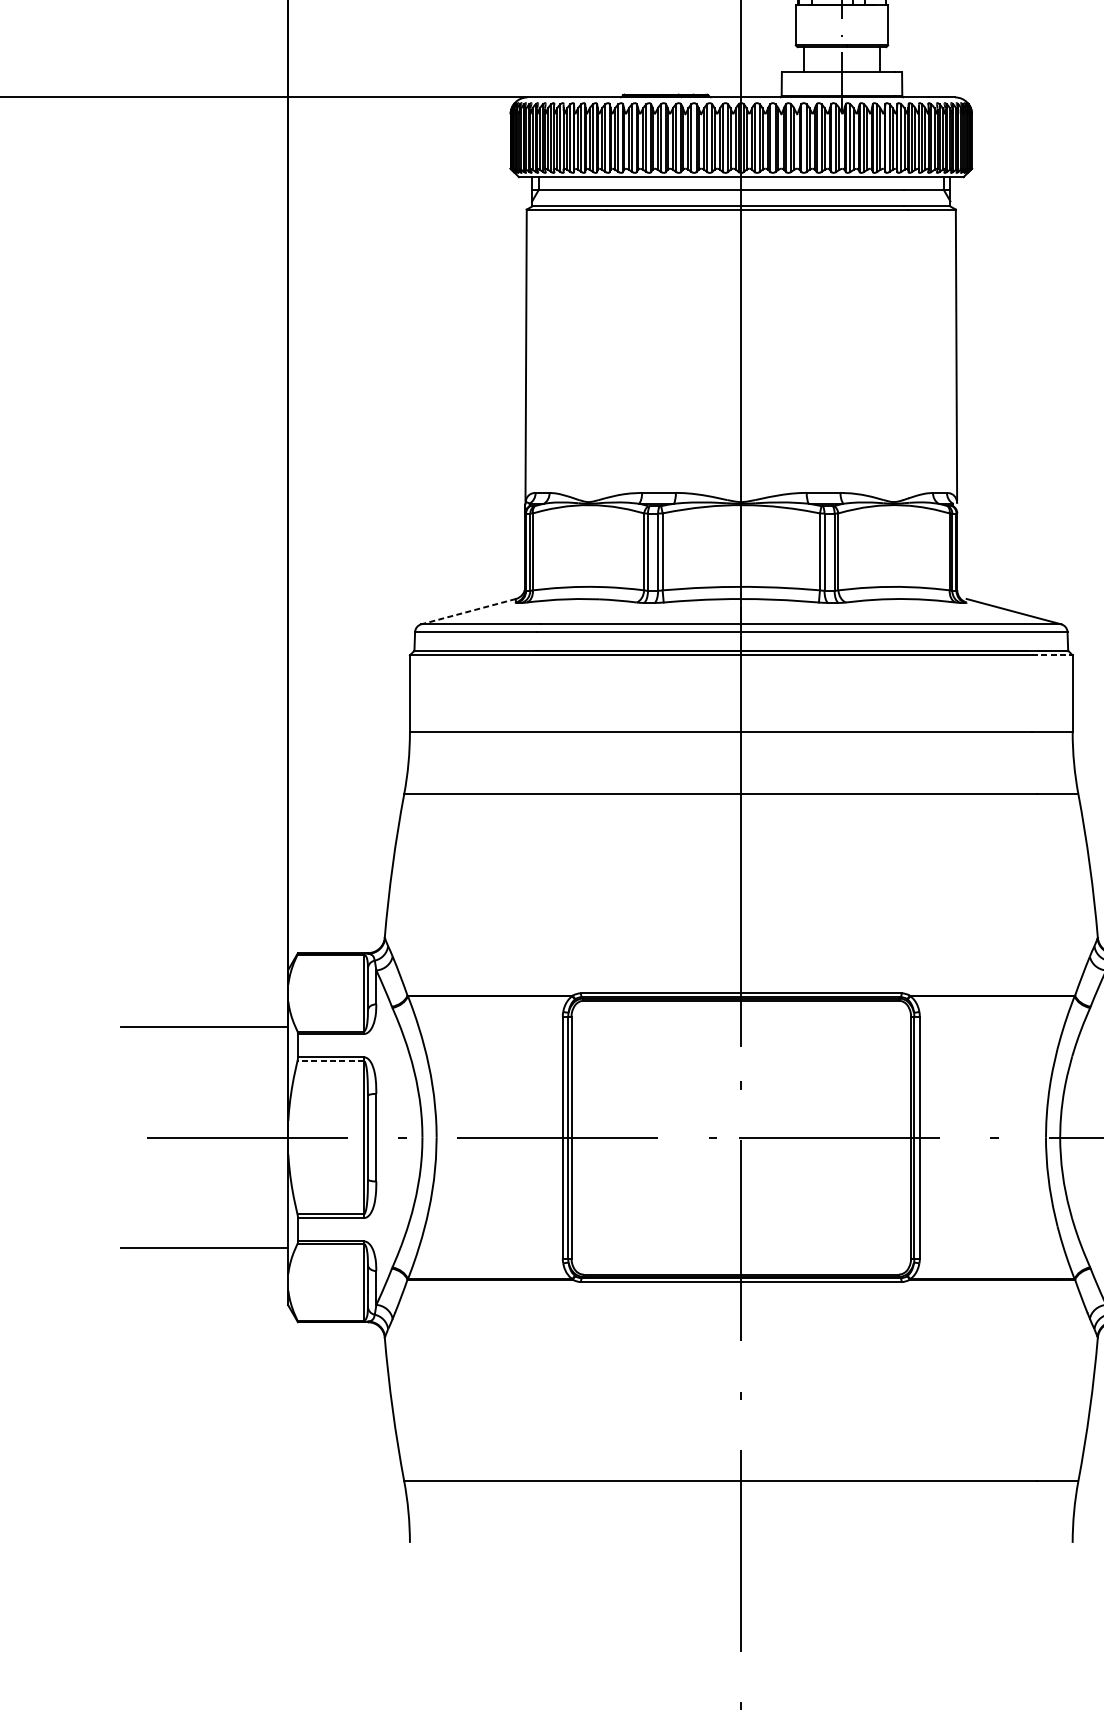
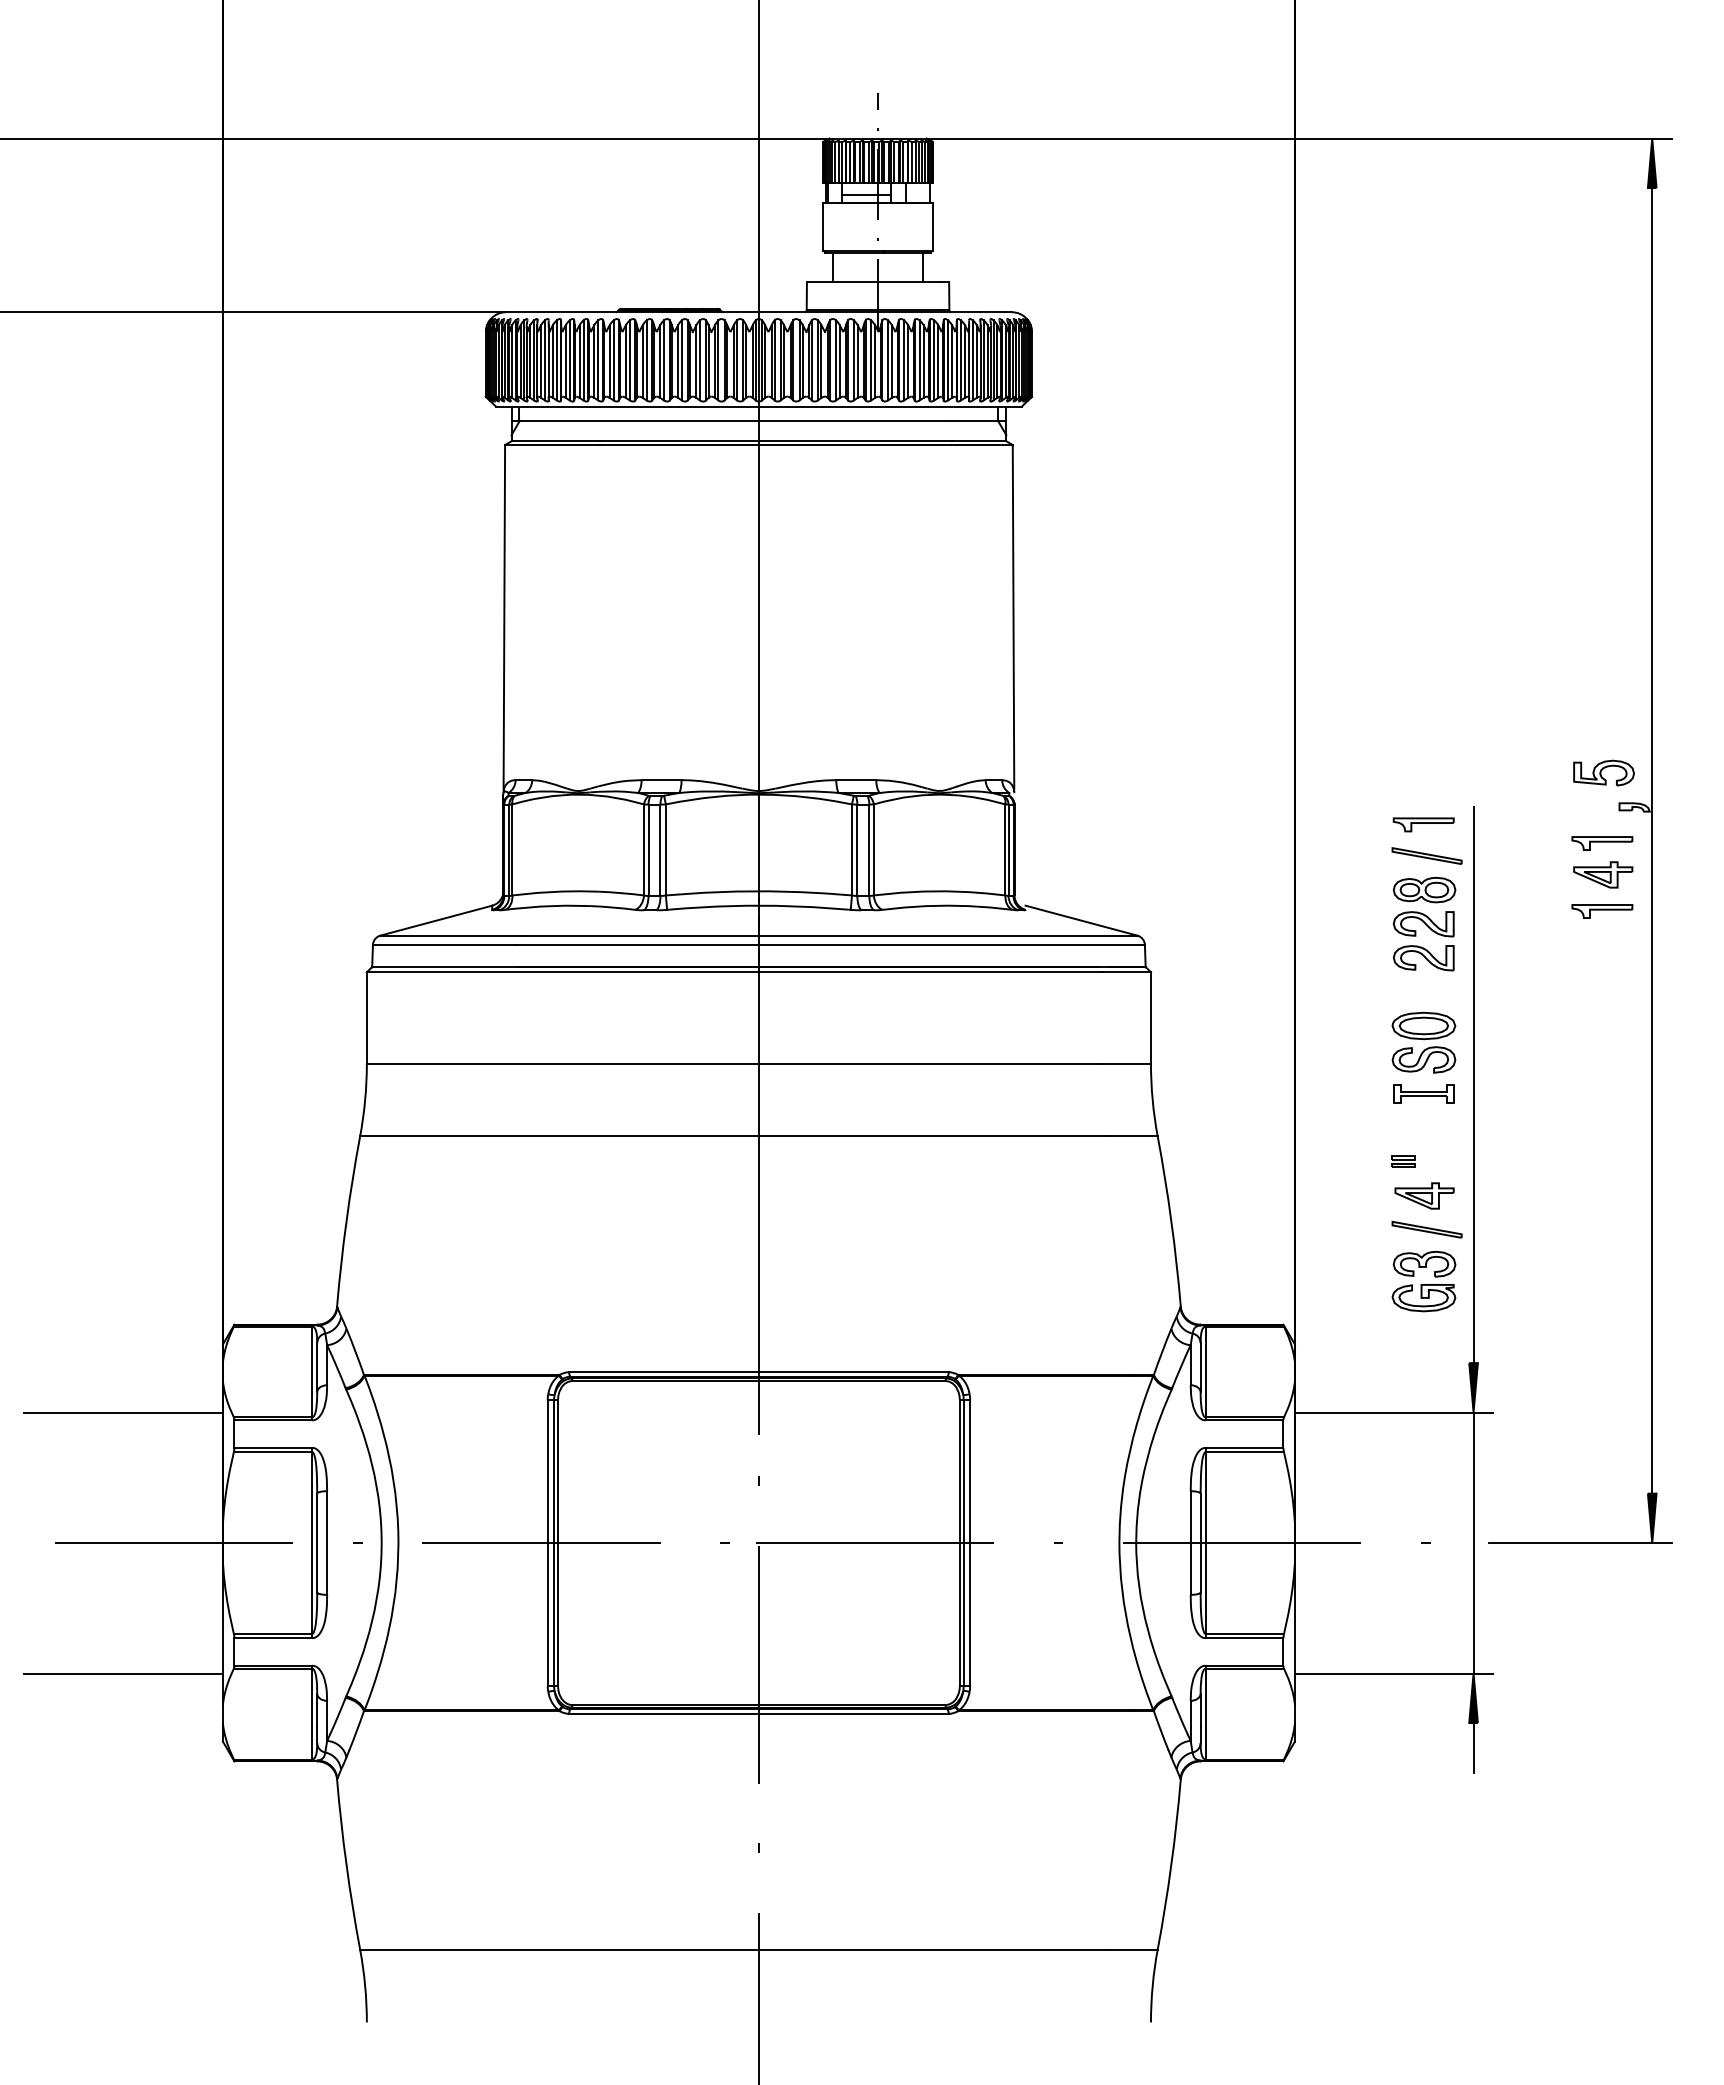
line: (468, 611) -> (436, 920), dashed -> solid
line: (1052, 655) -> (1127, 972), dashed -> solid
line: (330, 1061) -> (272, 1452), dashed -> solid

